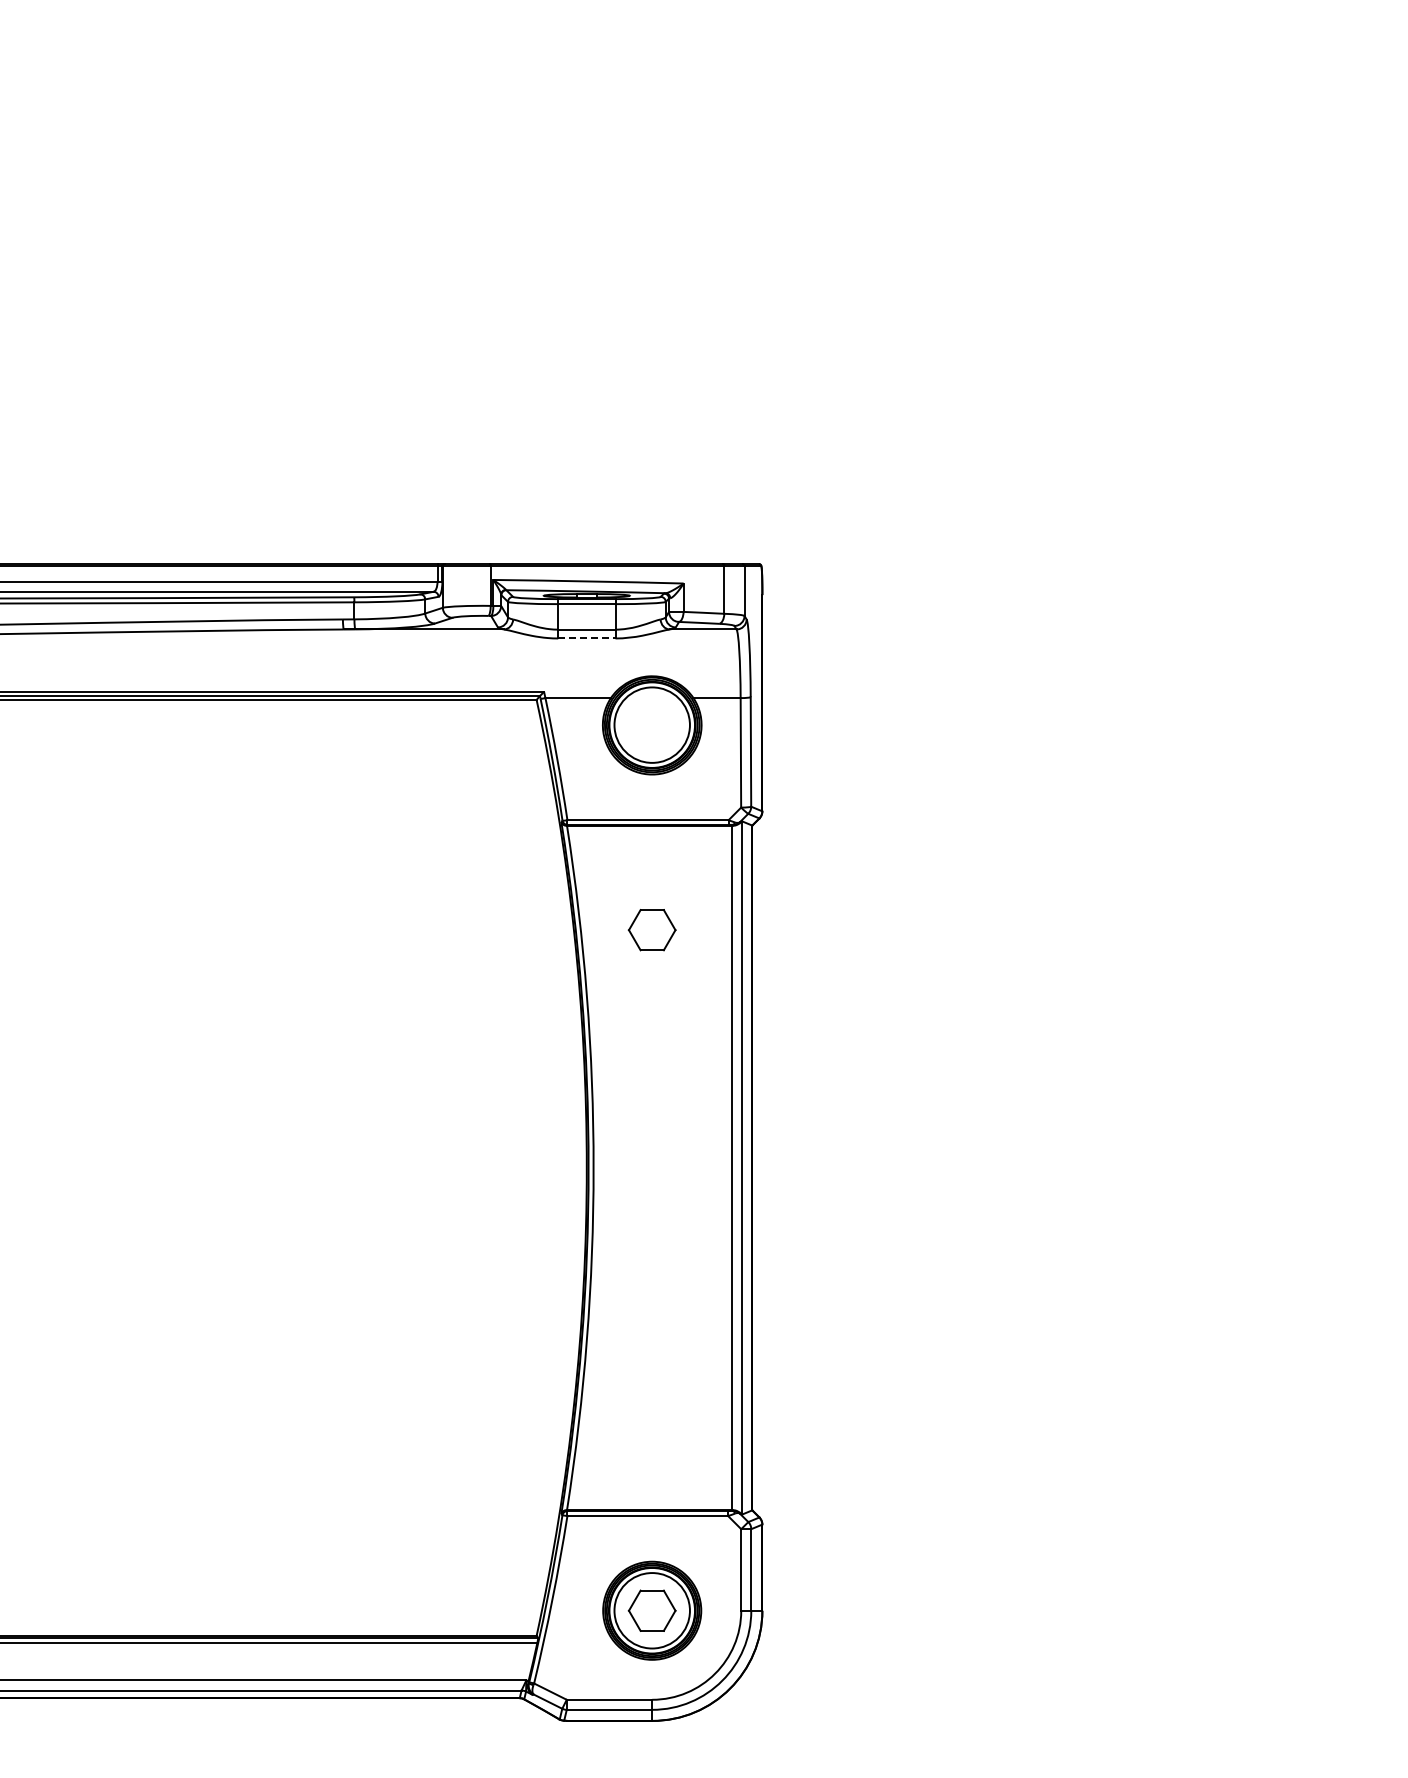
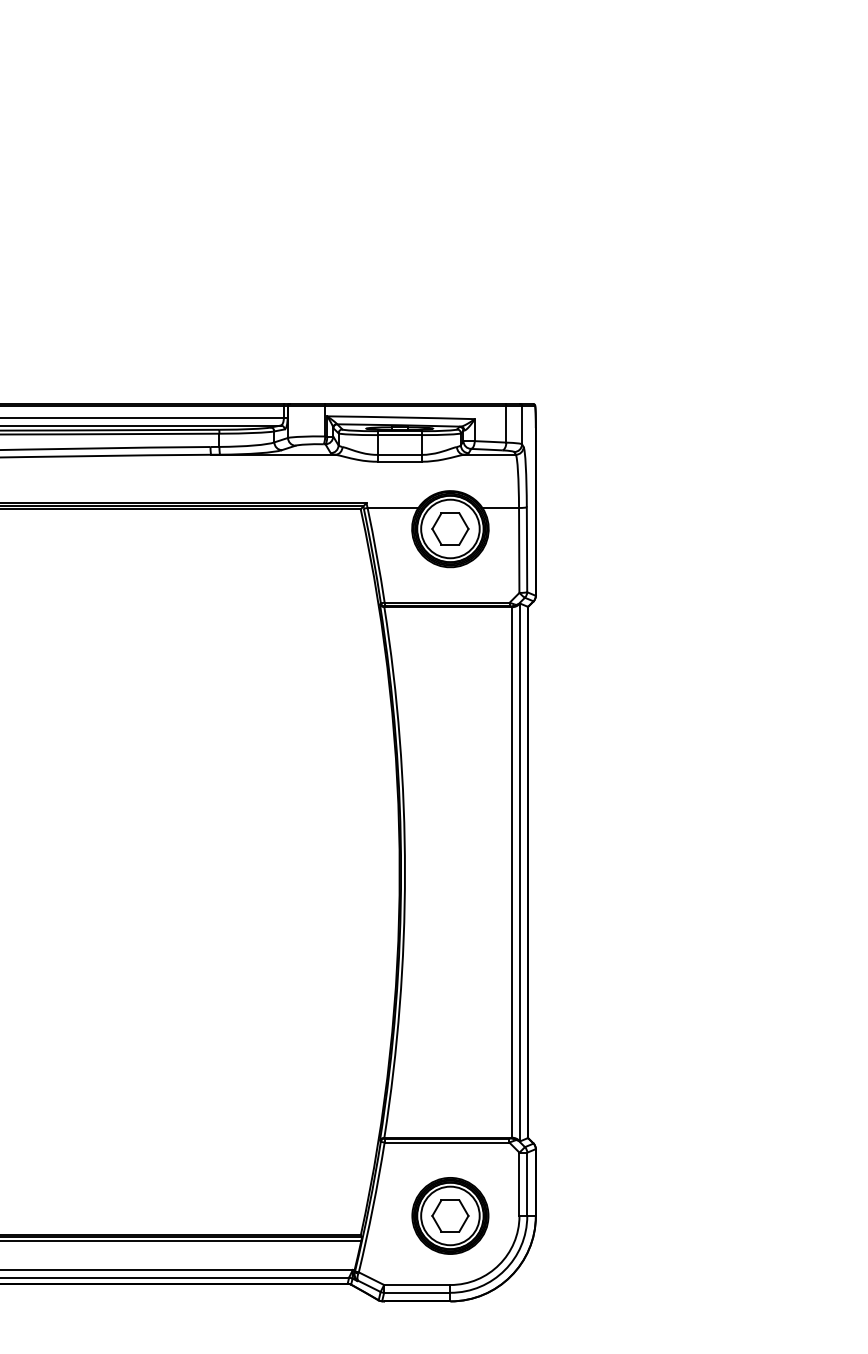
line: (586, 638) -> (399, 461), dashed -> solid
part: (651, 930) -> (449, 529), moved

